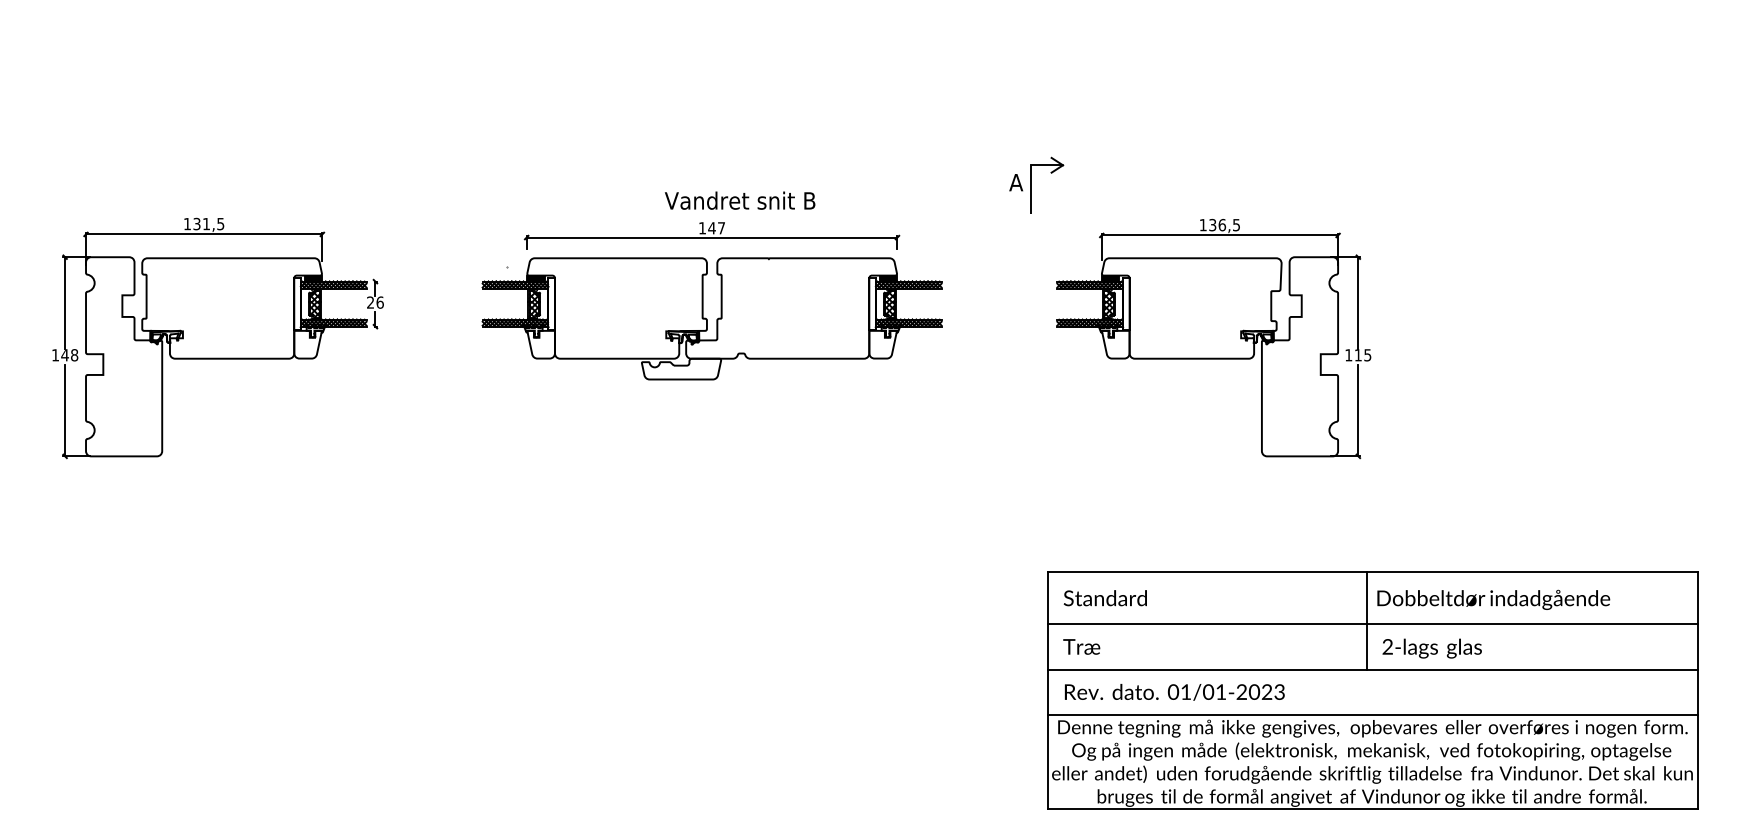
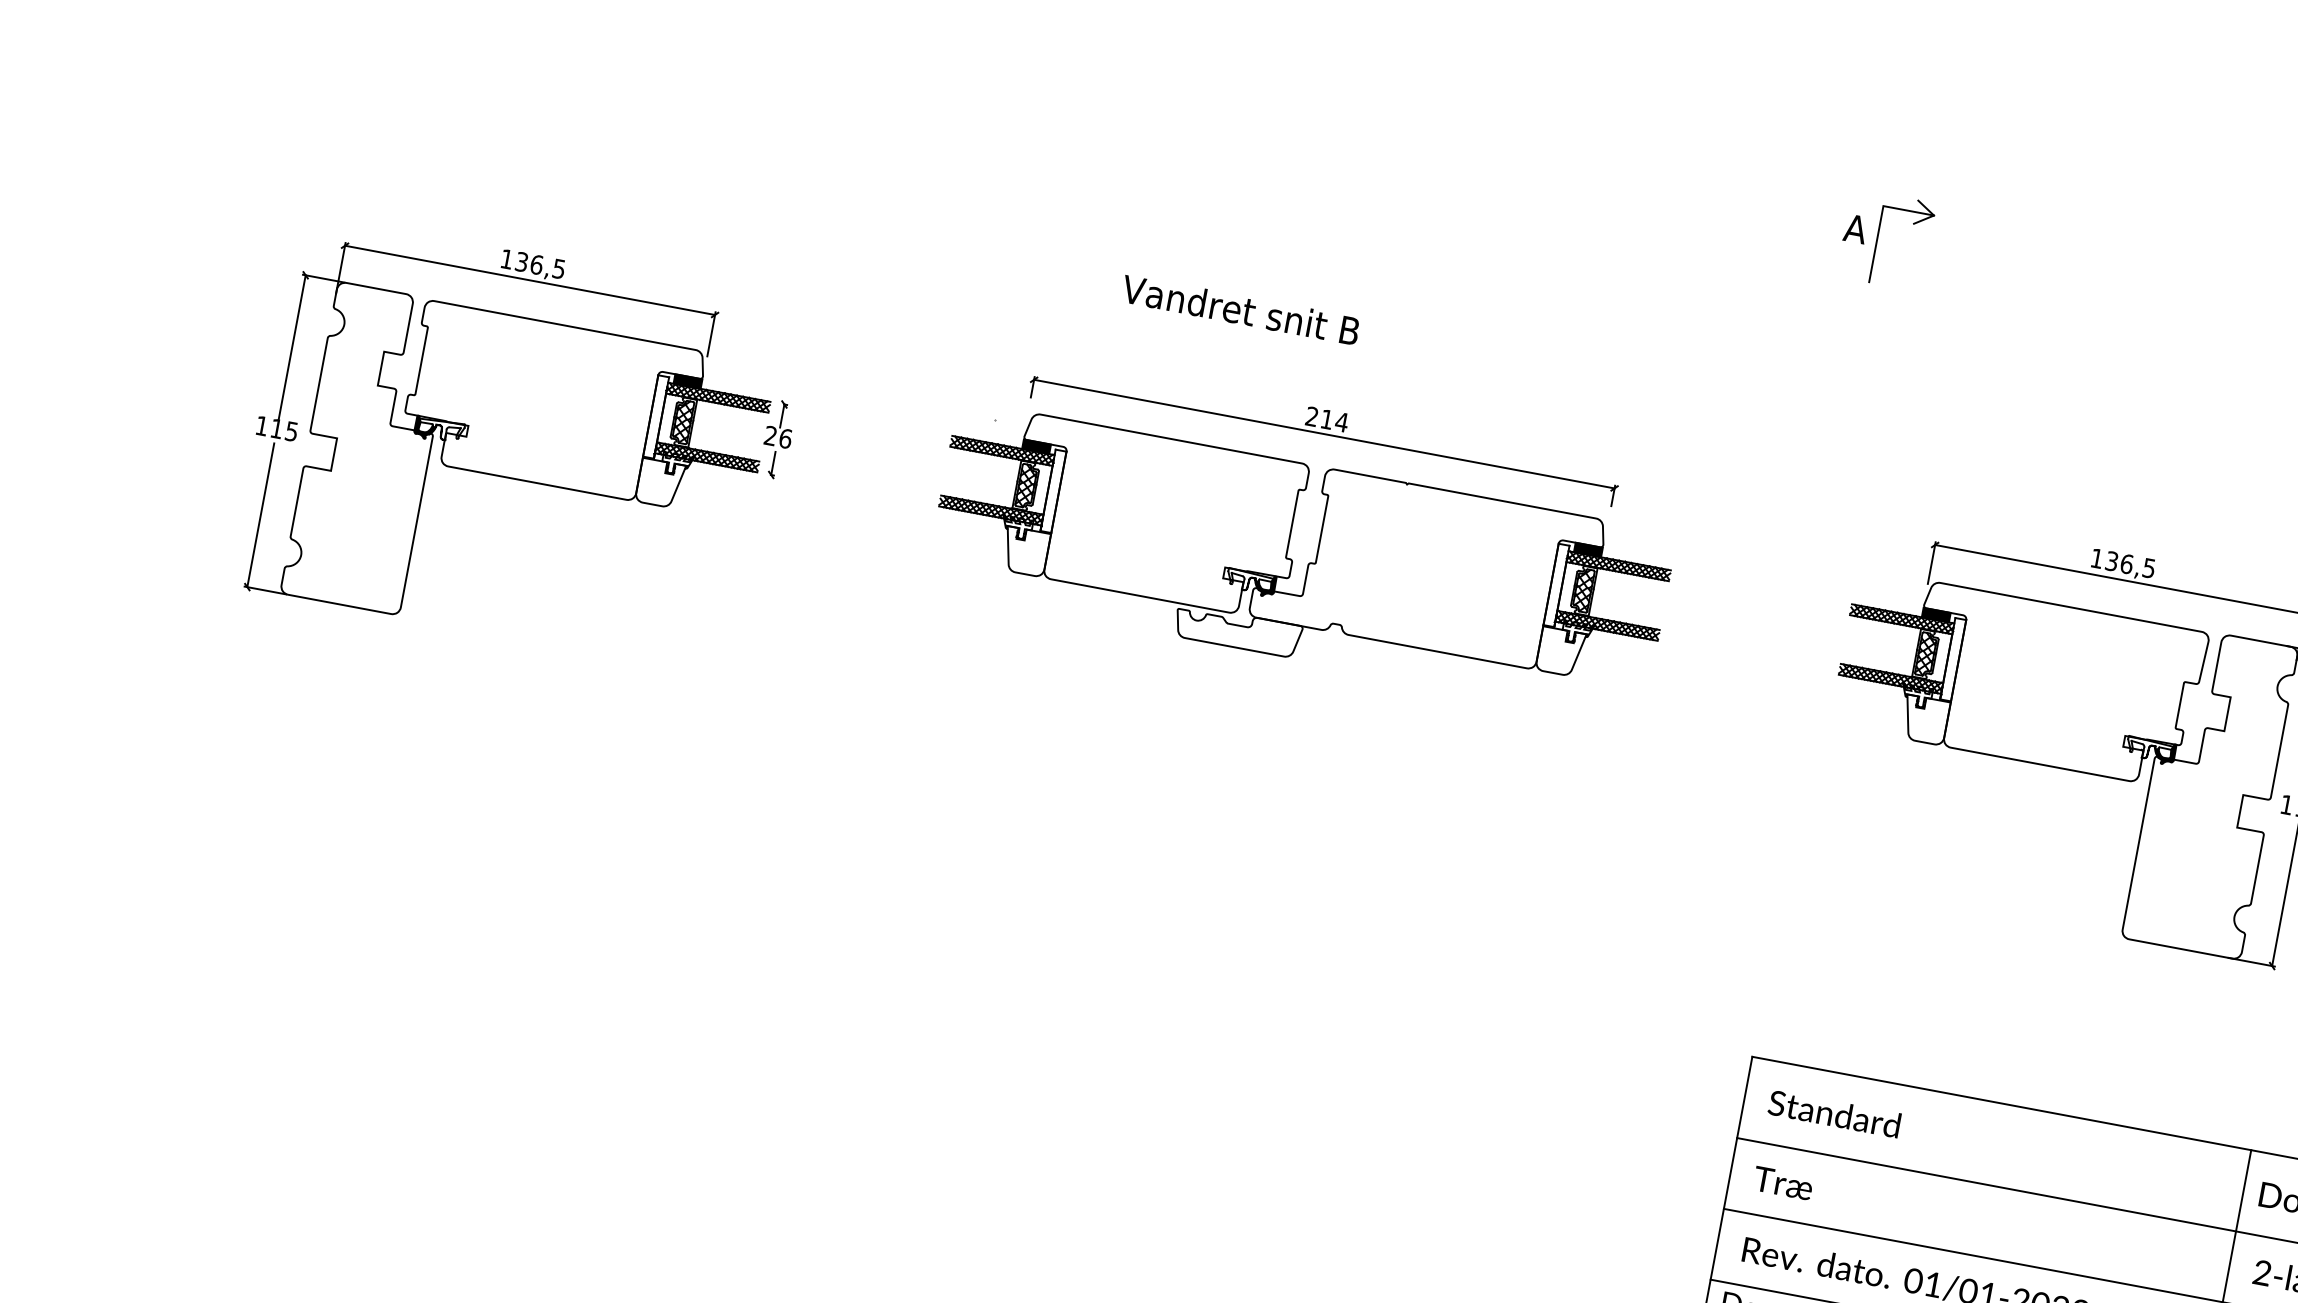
part: (1036, 184) -> (1886, 237), moved
text: (740, 200) -> (1241, 309), moved
text: (206, 223) -> (536, 263), 131,5 -> 136,5
text: (711, 228) -> (1326, 419), 147 -> 214
text: (69, 355) -> (283, 430), 148 -> 115

